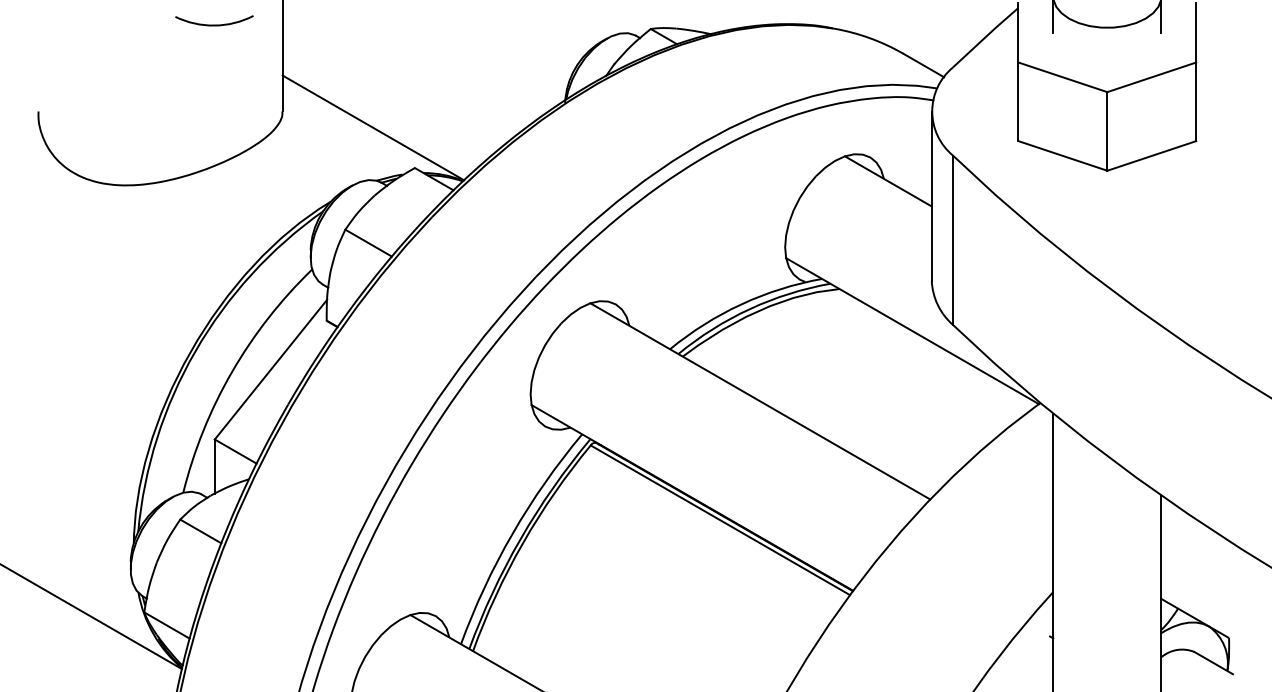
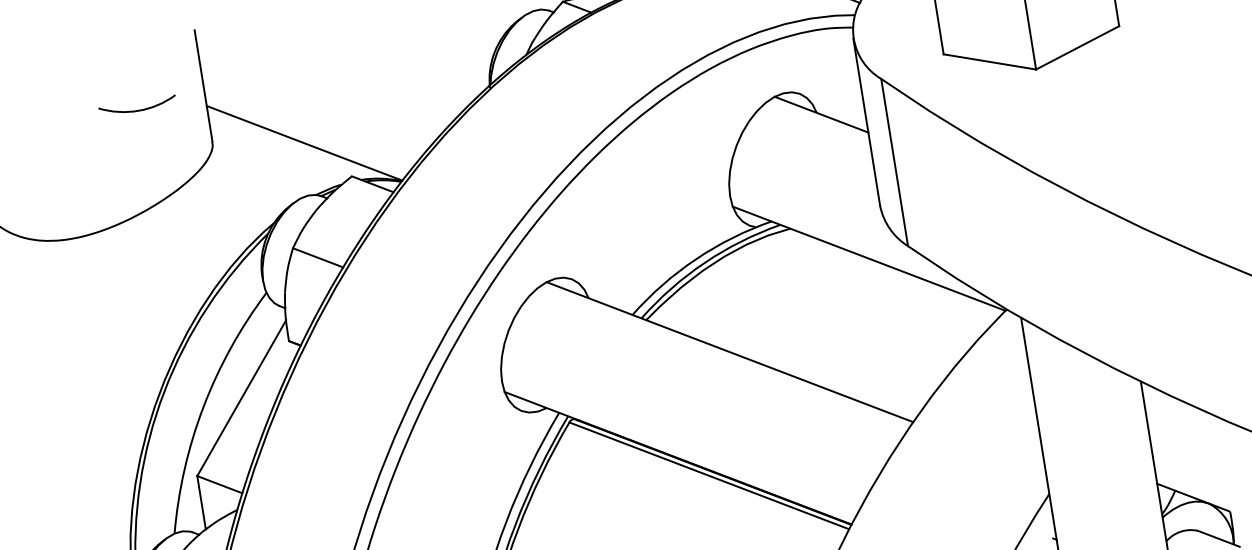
arc: (214, 24) -> (138, 109), moved

